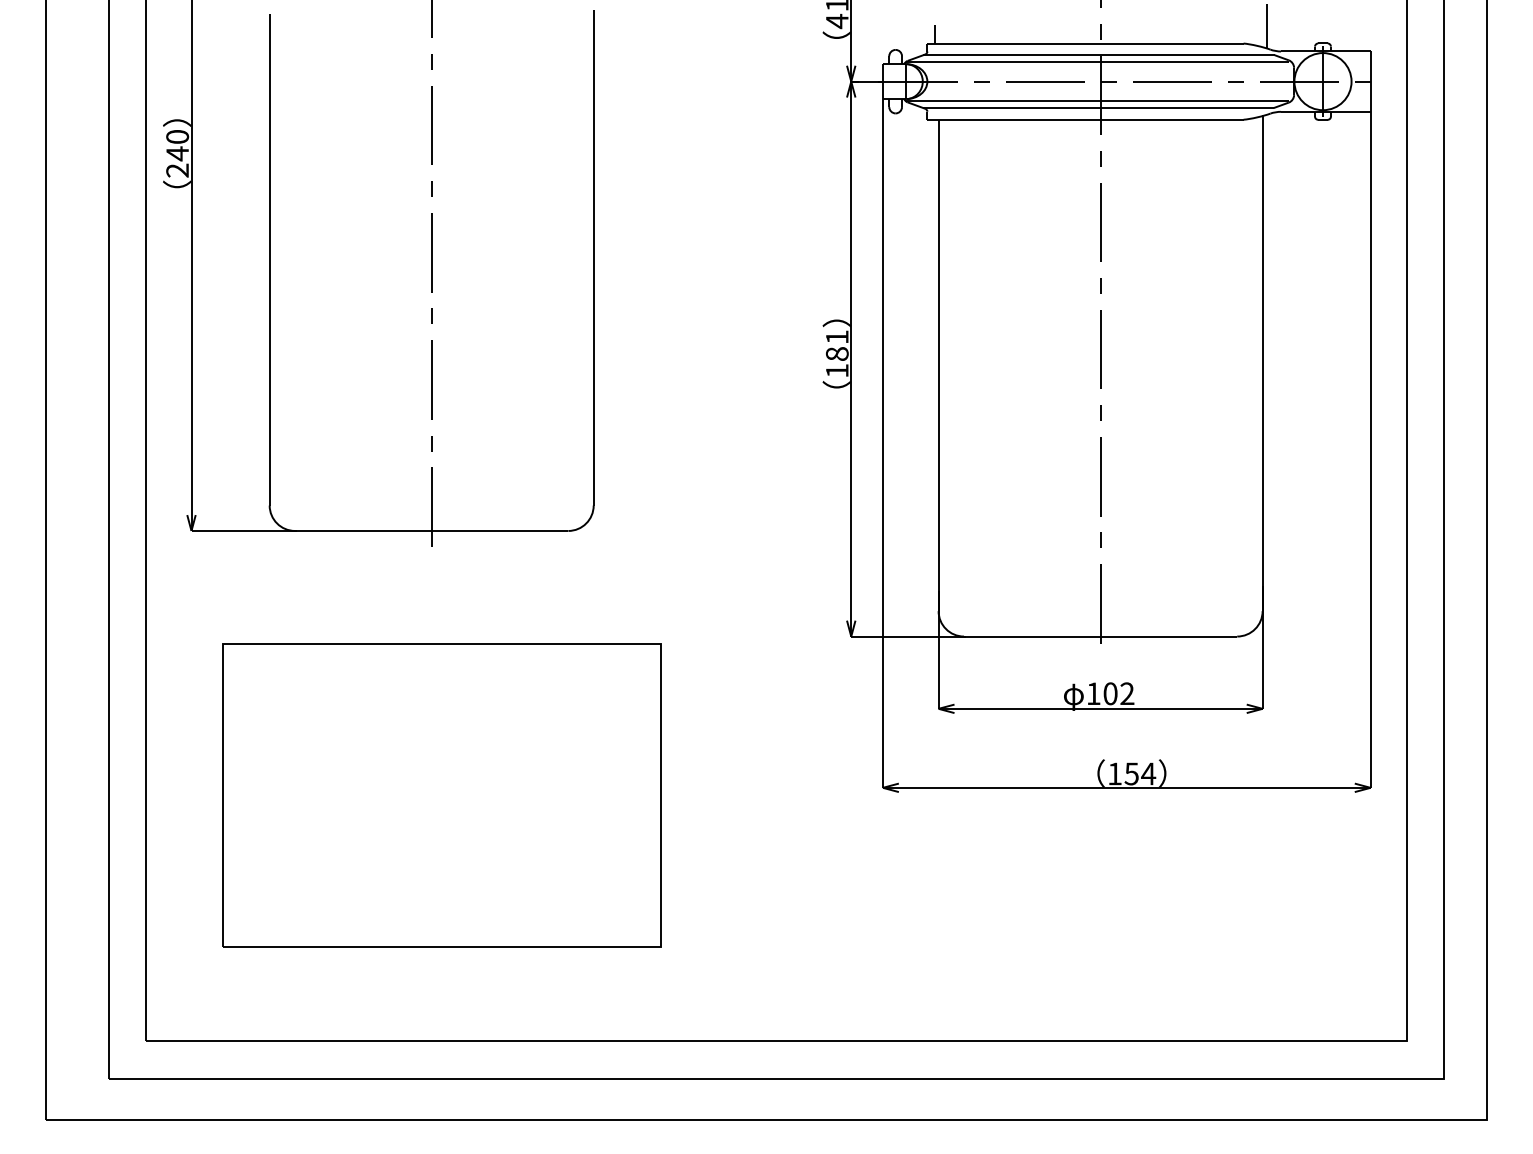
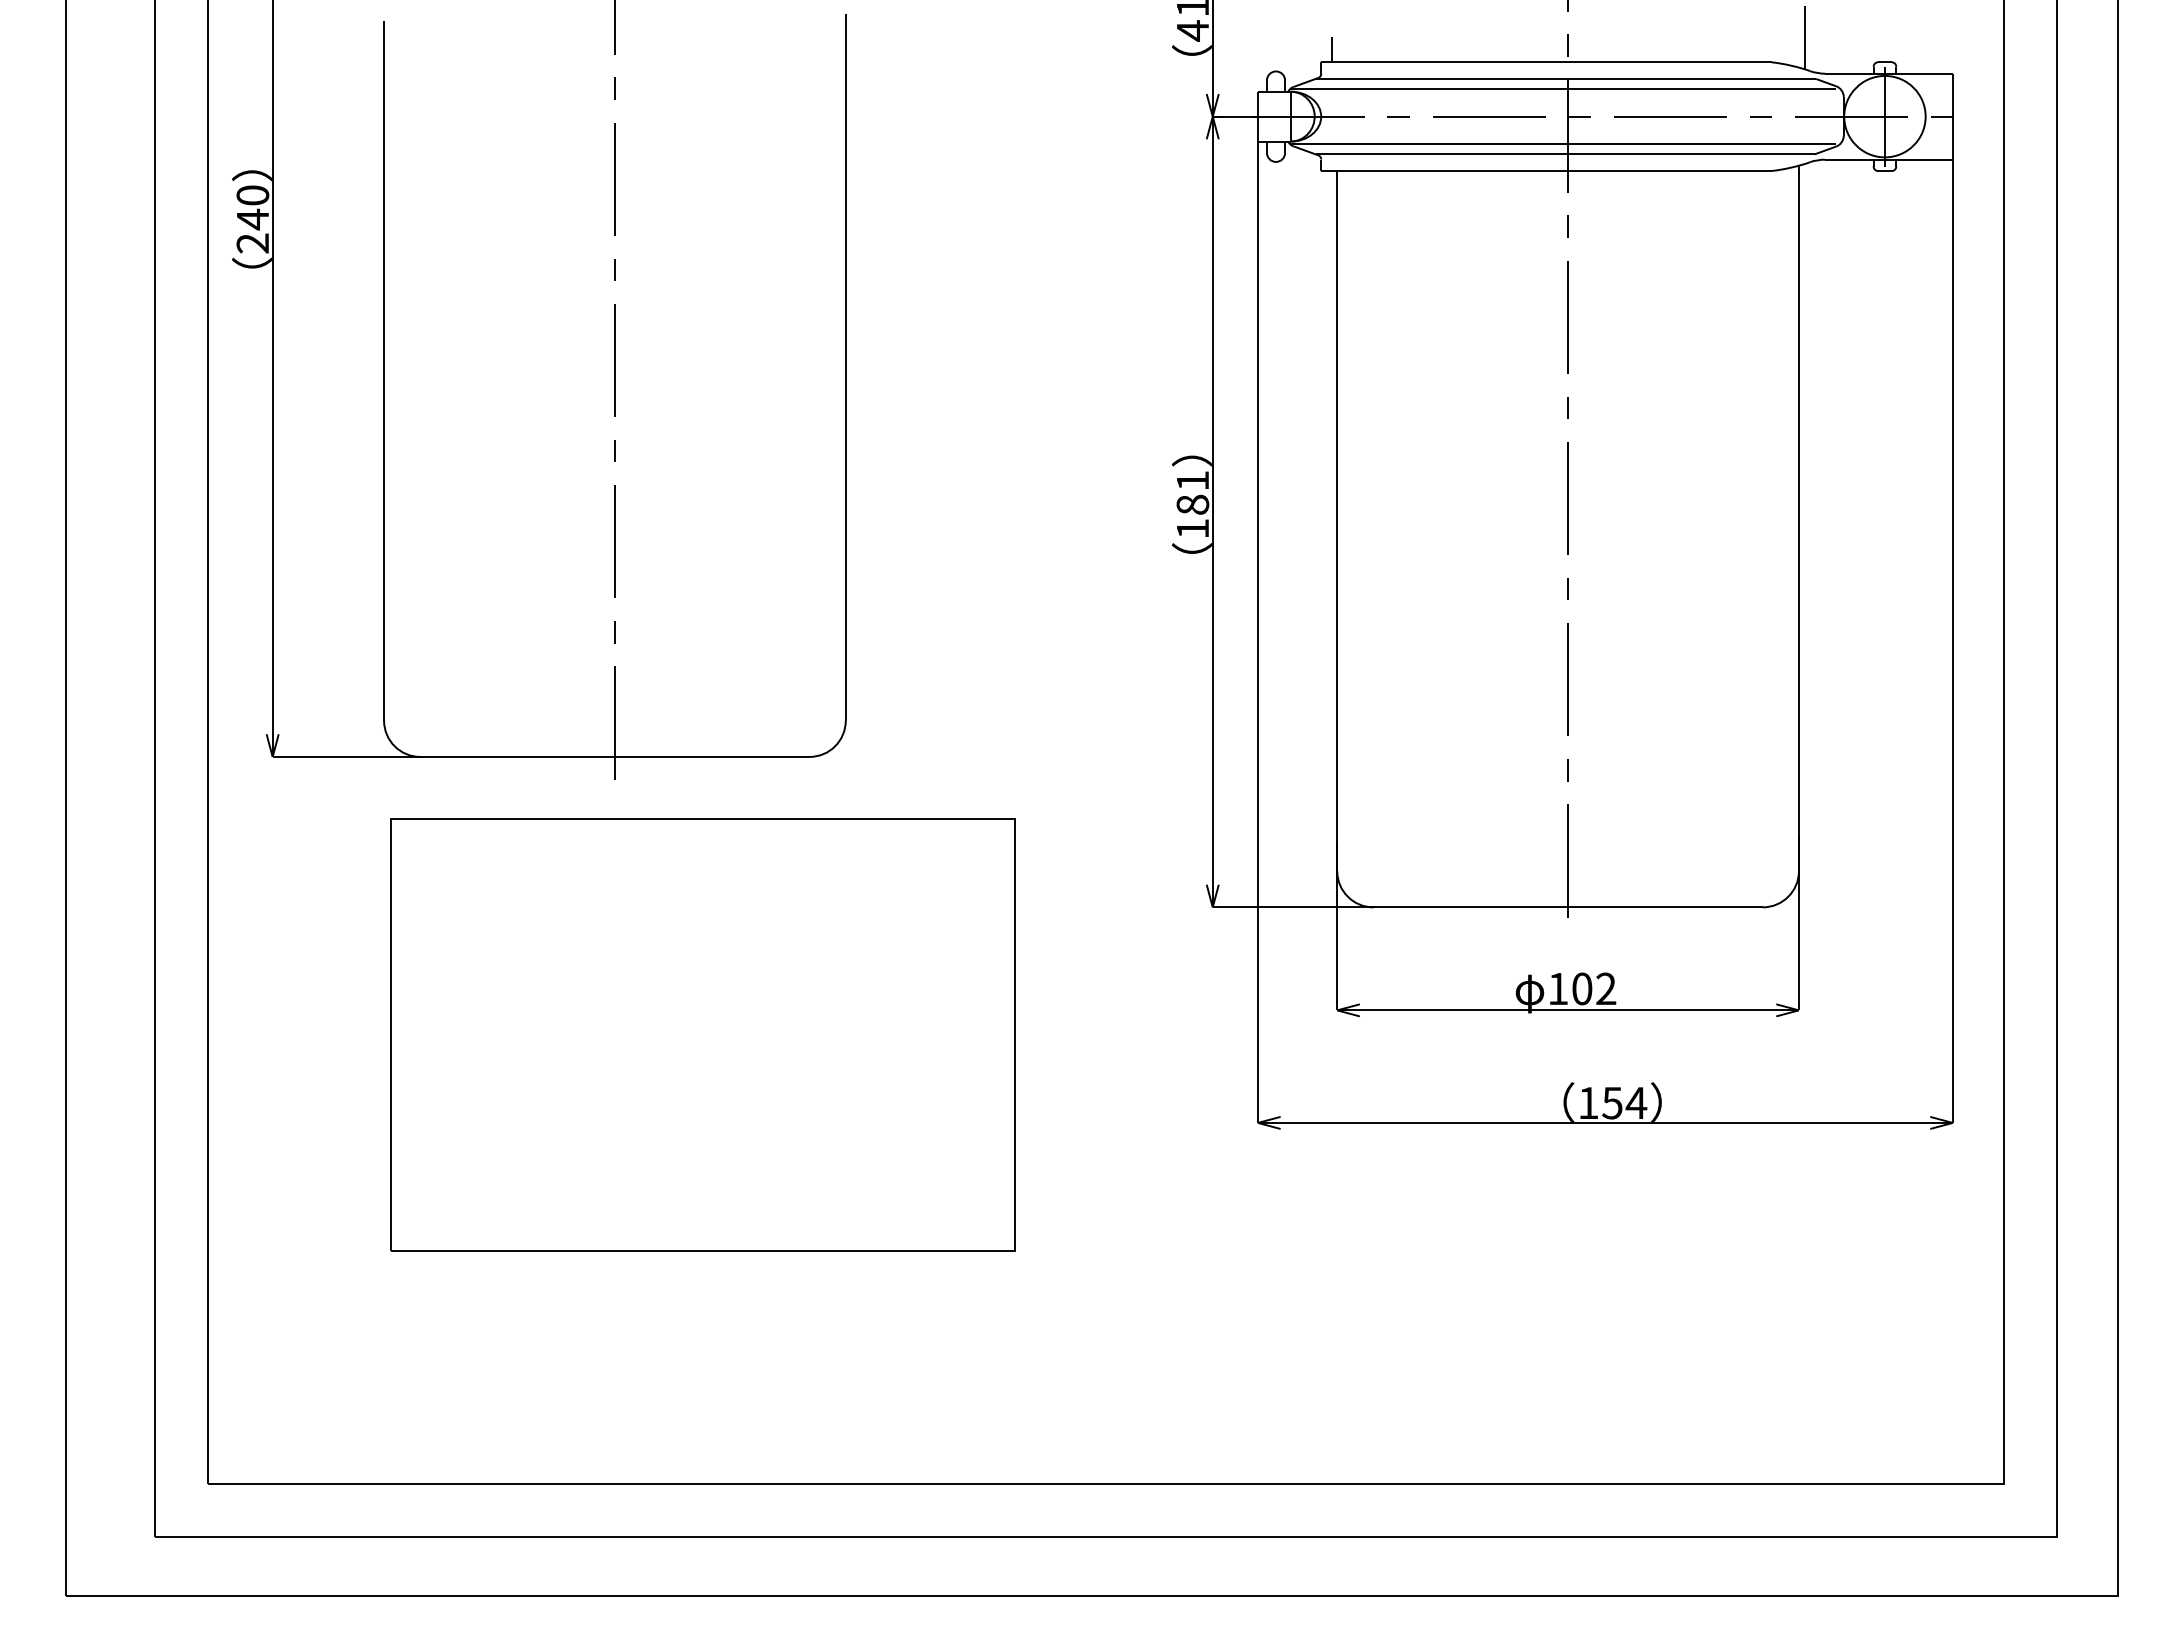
part: (441, 795) -> (702, 1034), moved

